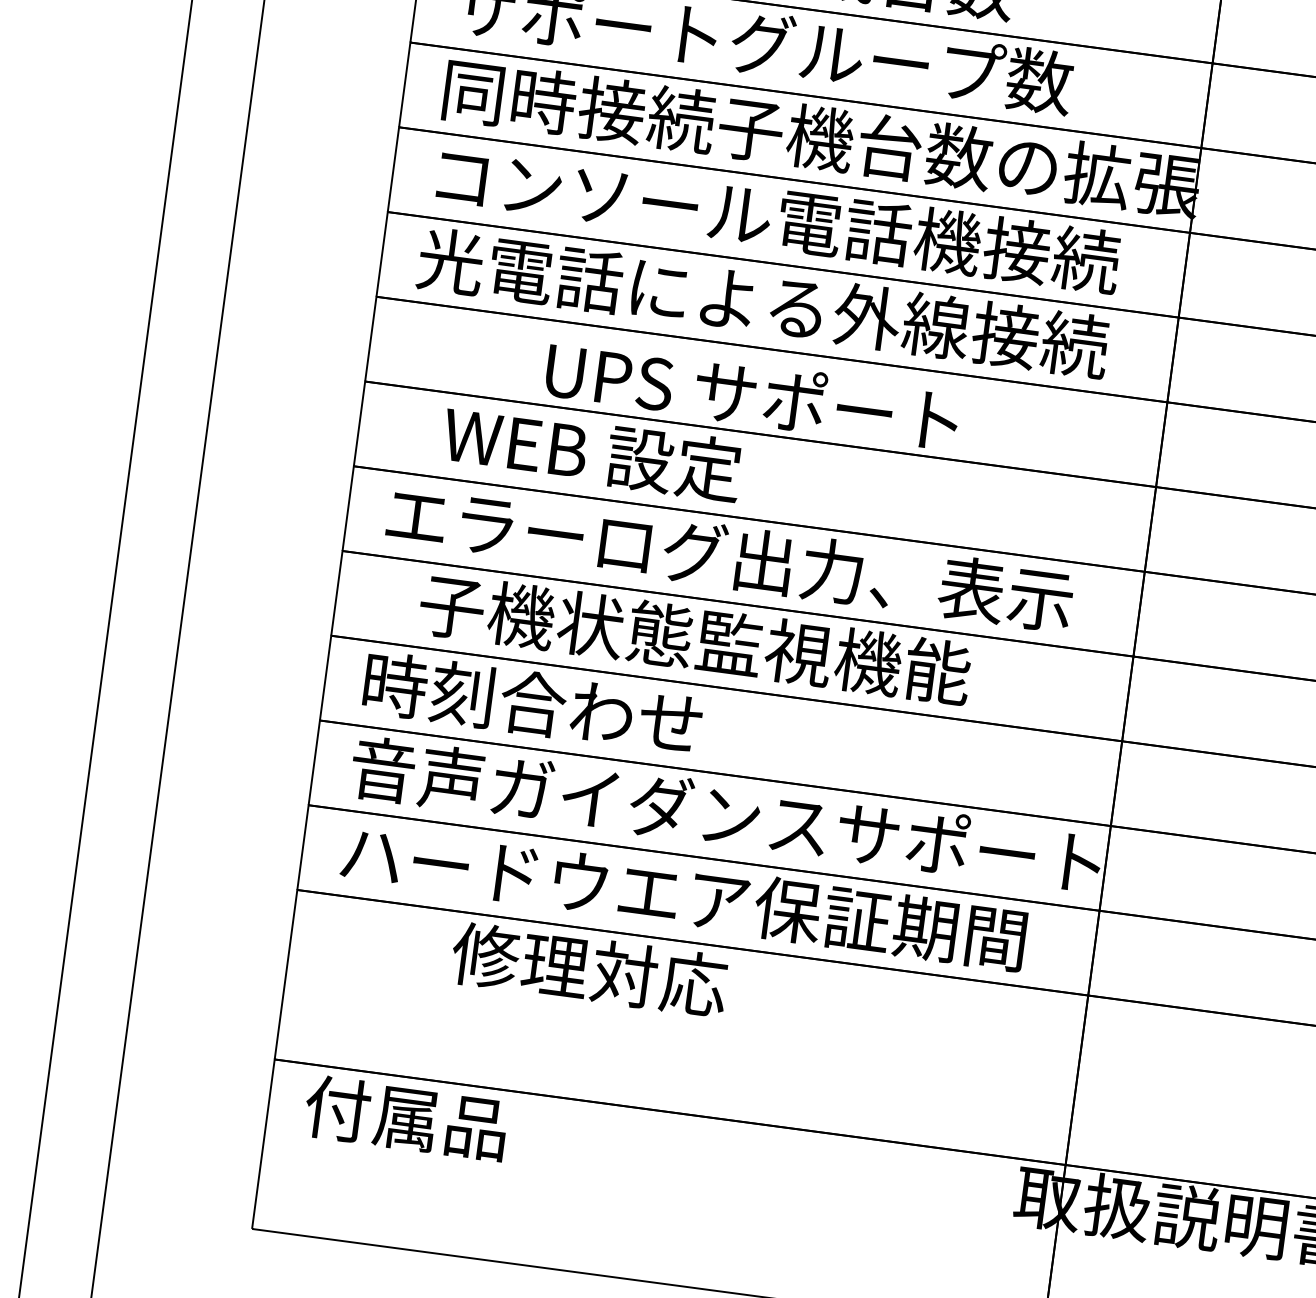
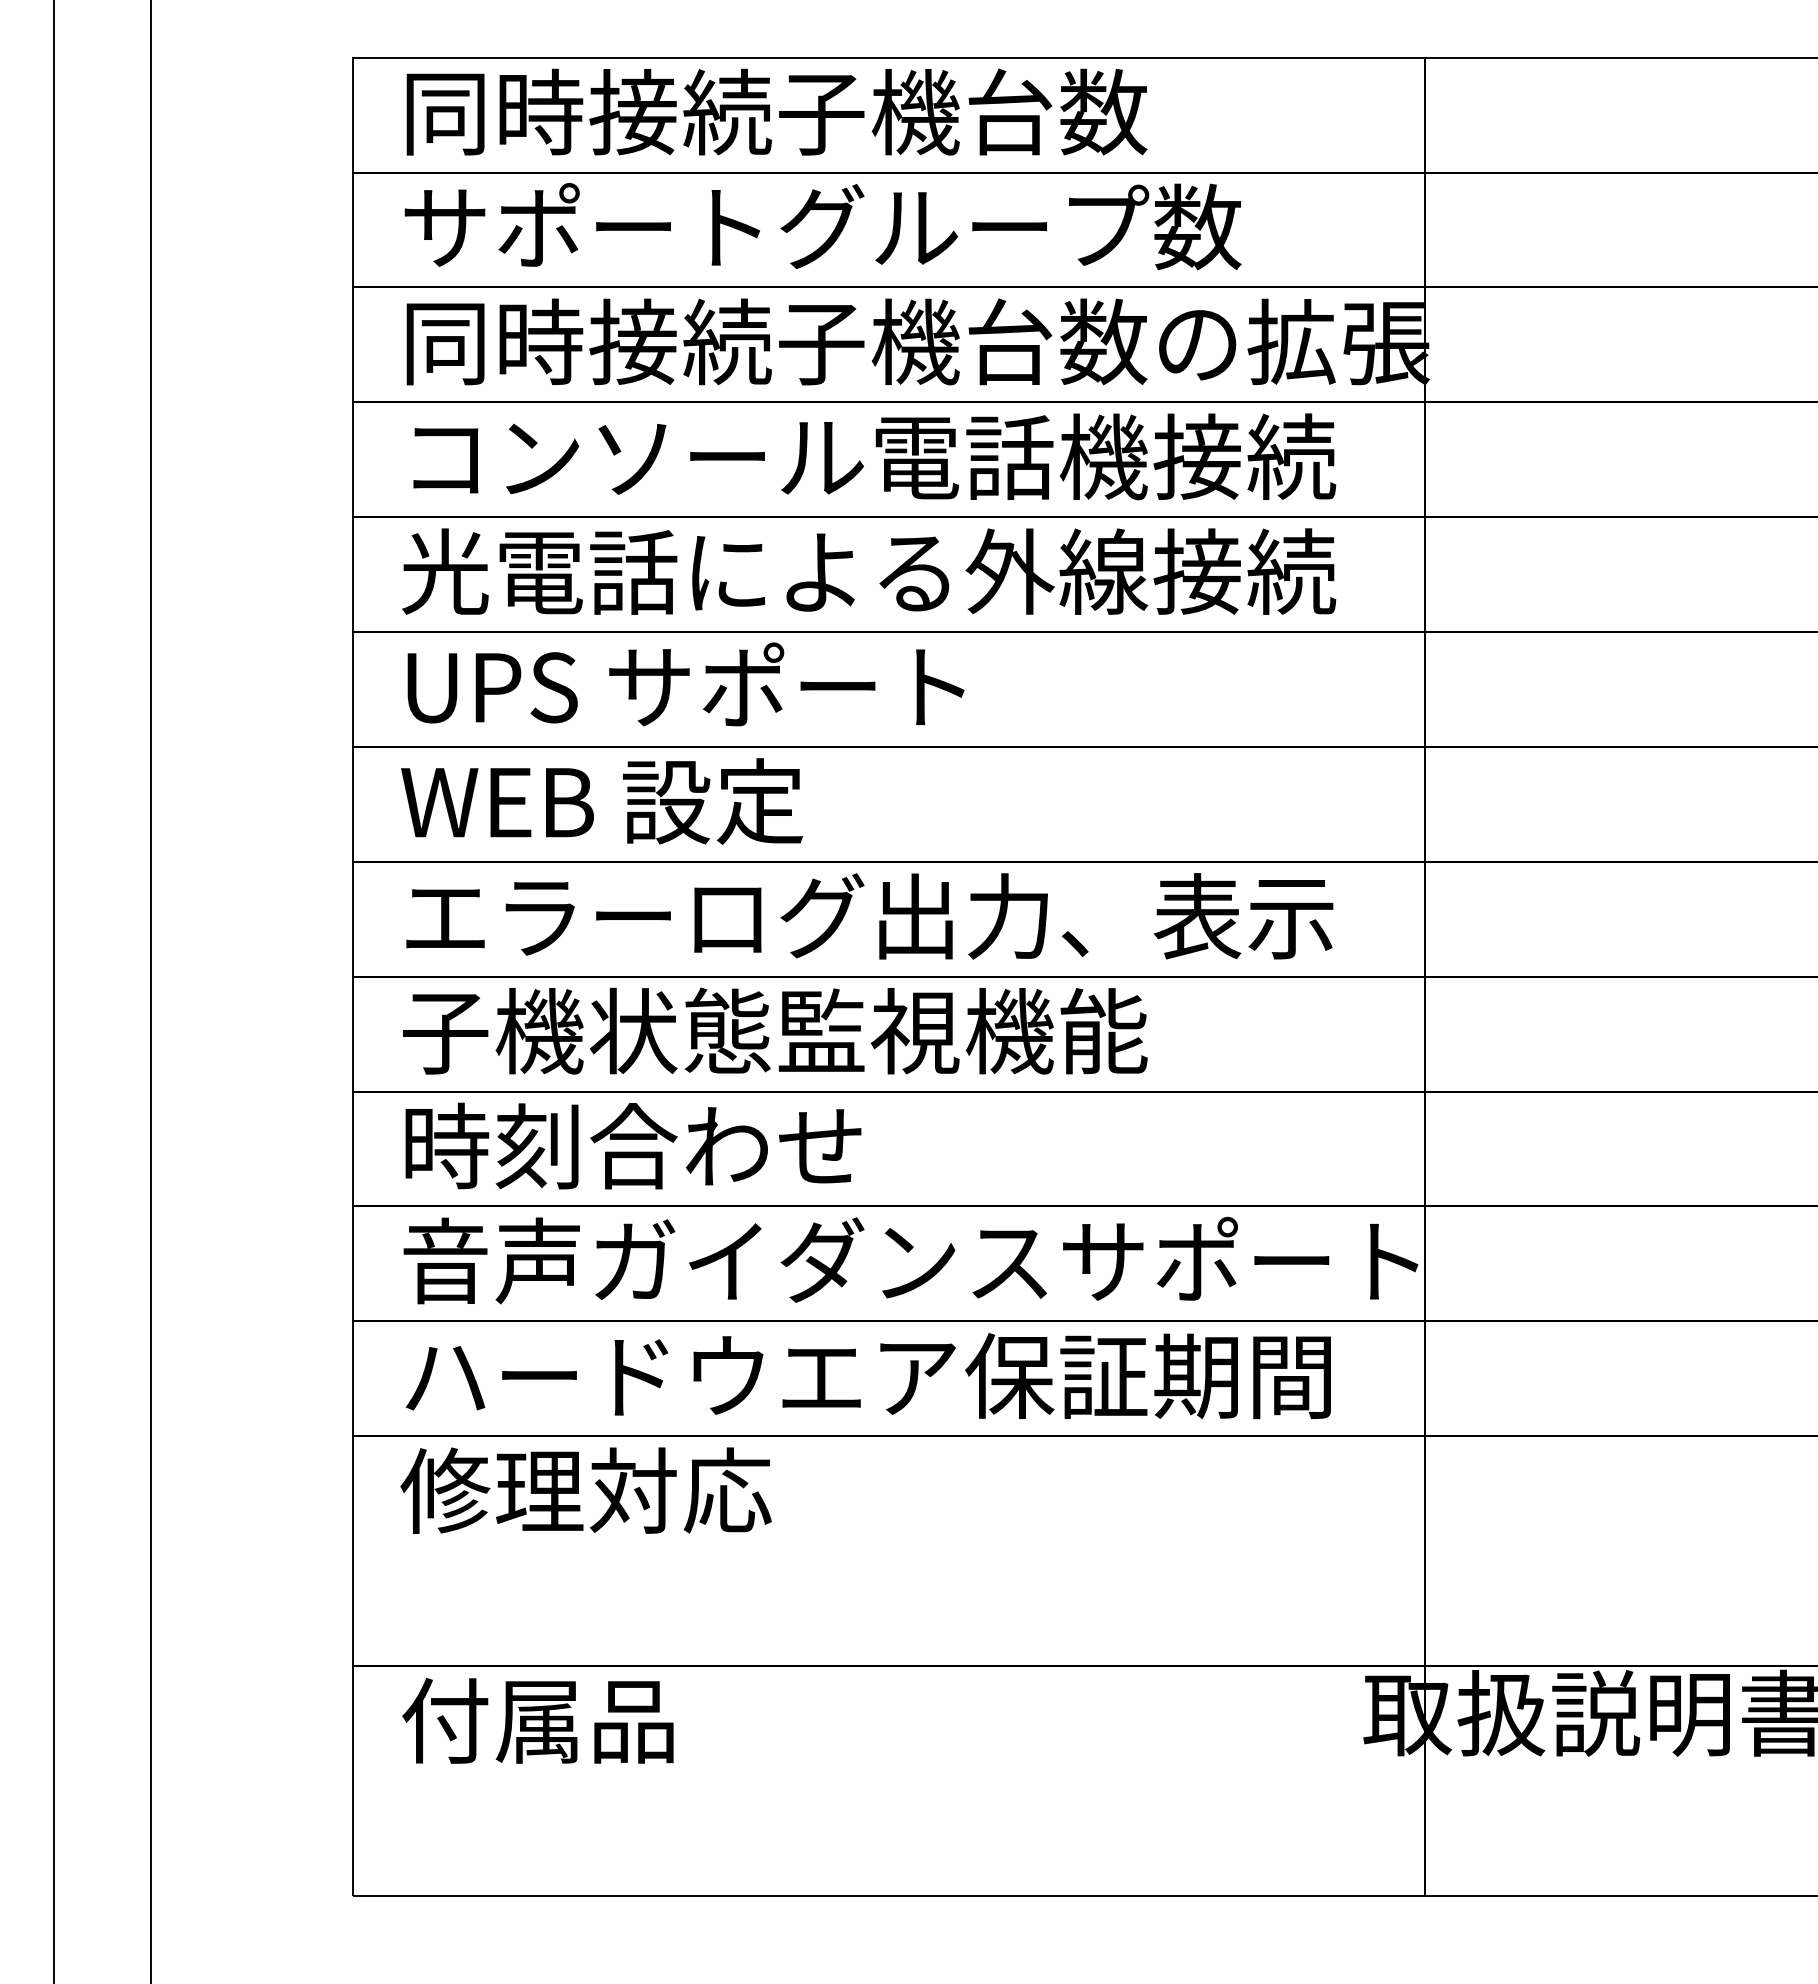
text: (752, 394) -> (685, 684), moved
text: (592, 452) -> (602, 801), moved
text: (695, 638) -> (775, 1030), moved
text: (589, 969) -> (585, 1490), moved

